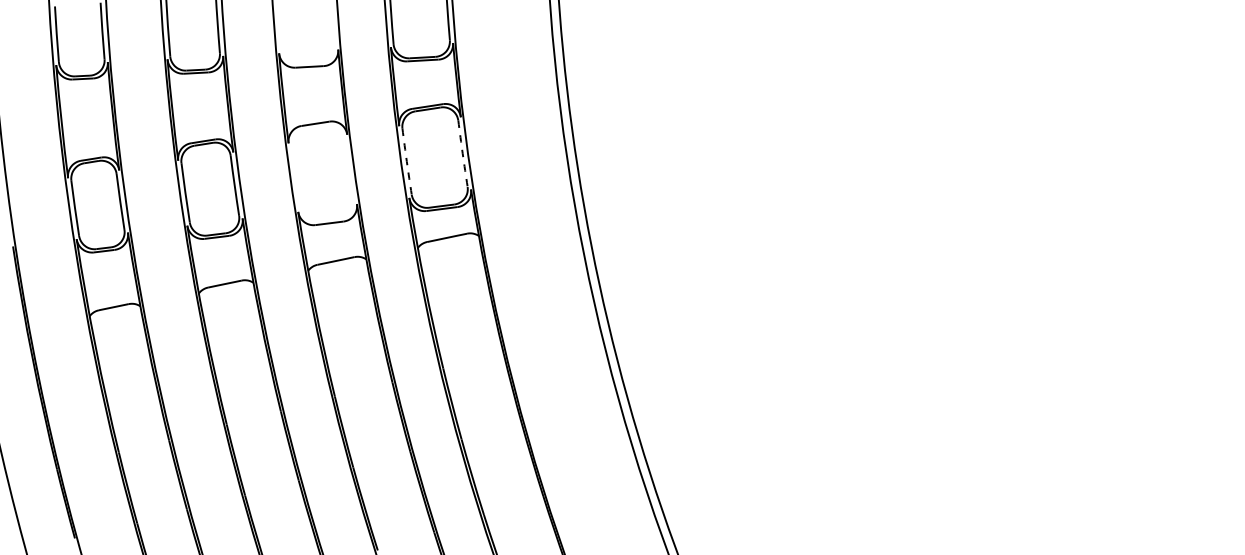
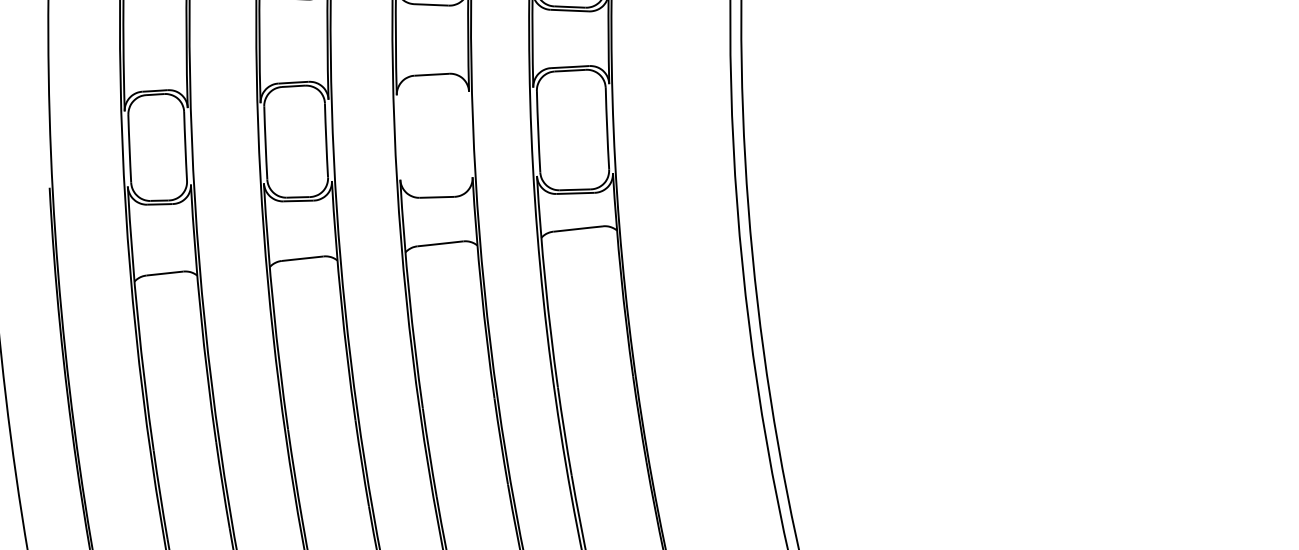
arc: (462, 153) -> (606, 128), dashed -> solid
arc: (406, 161) -> (537, 131), dashed -> solid

